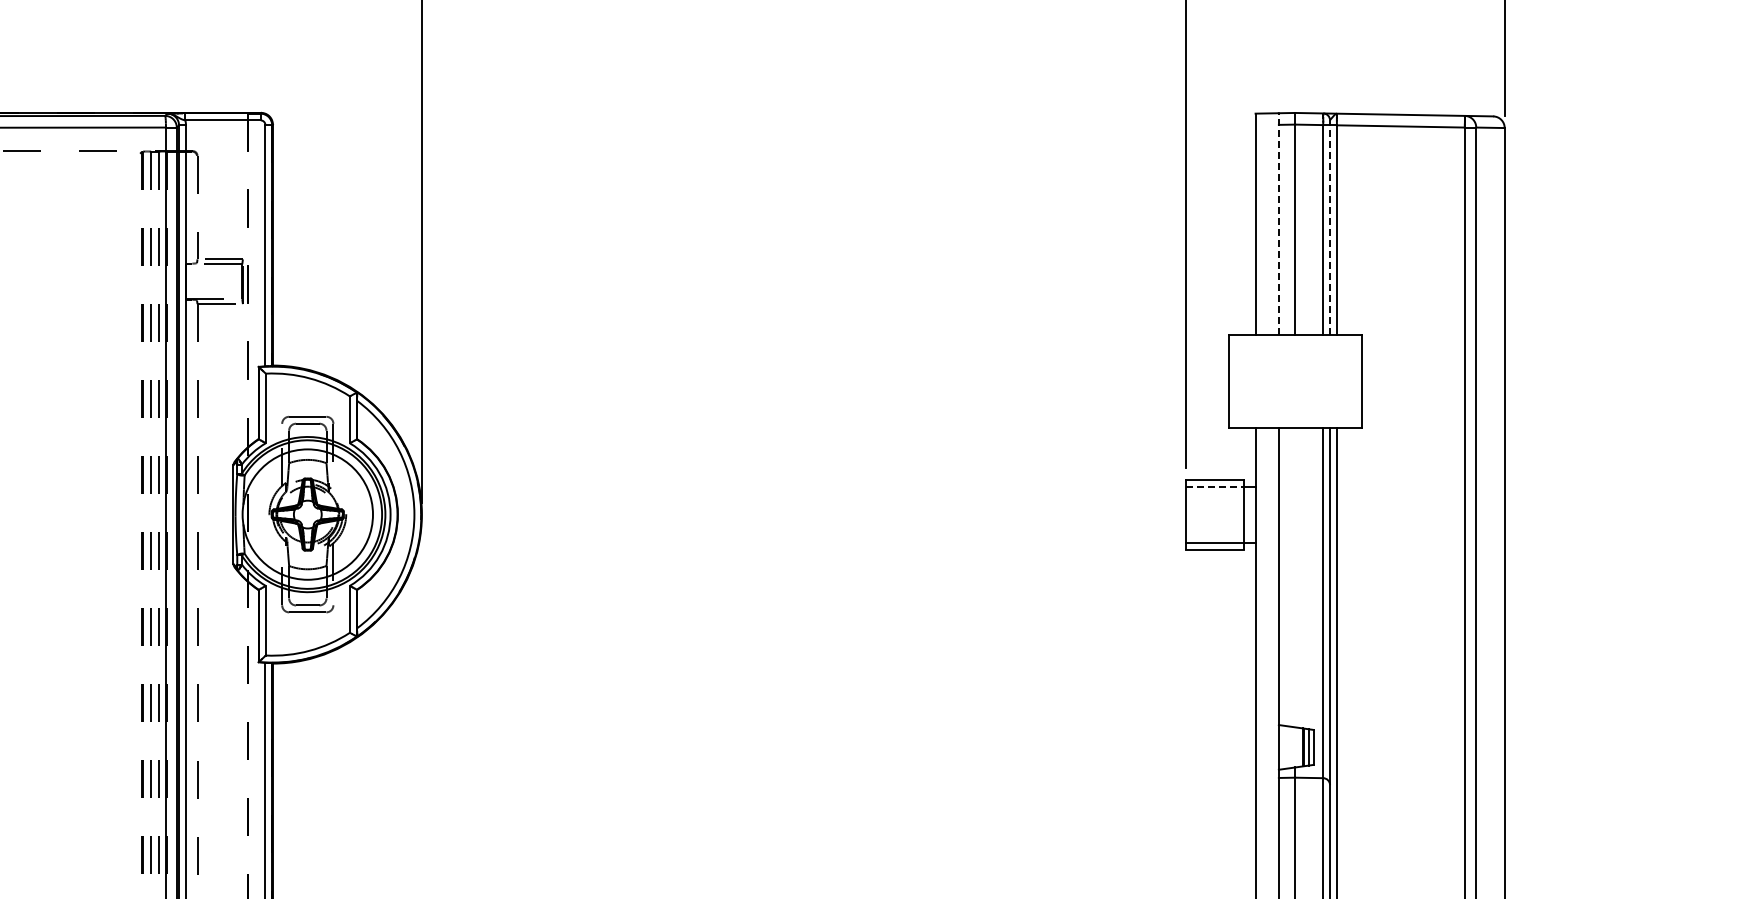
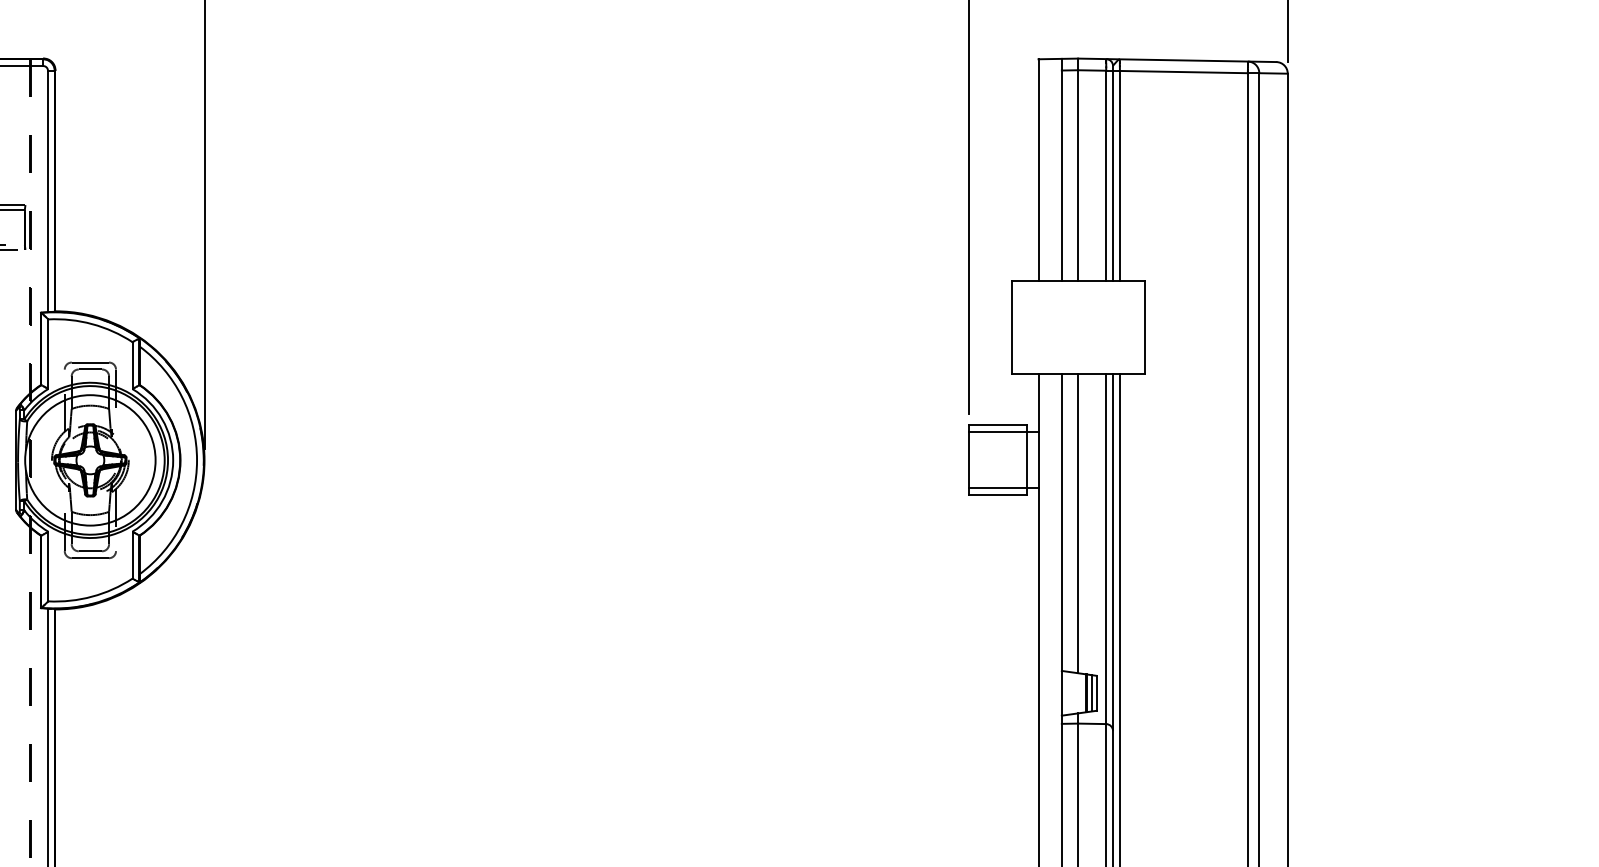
line: (1278, 223) -> (1061, 169), dashed -> solid
line: (1330, 227) -> (1113, 173), dashed -> solid
line: (1215, 486) -> (998, 432), dashed -> solid
line: (1295, 577) -> (1078, 523), added

